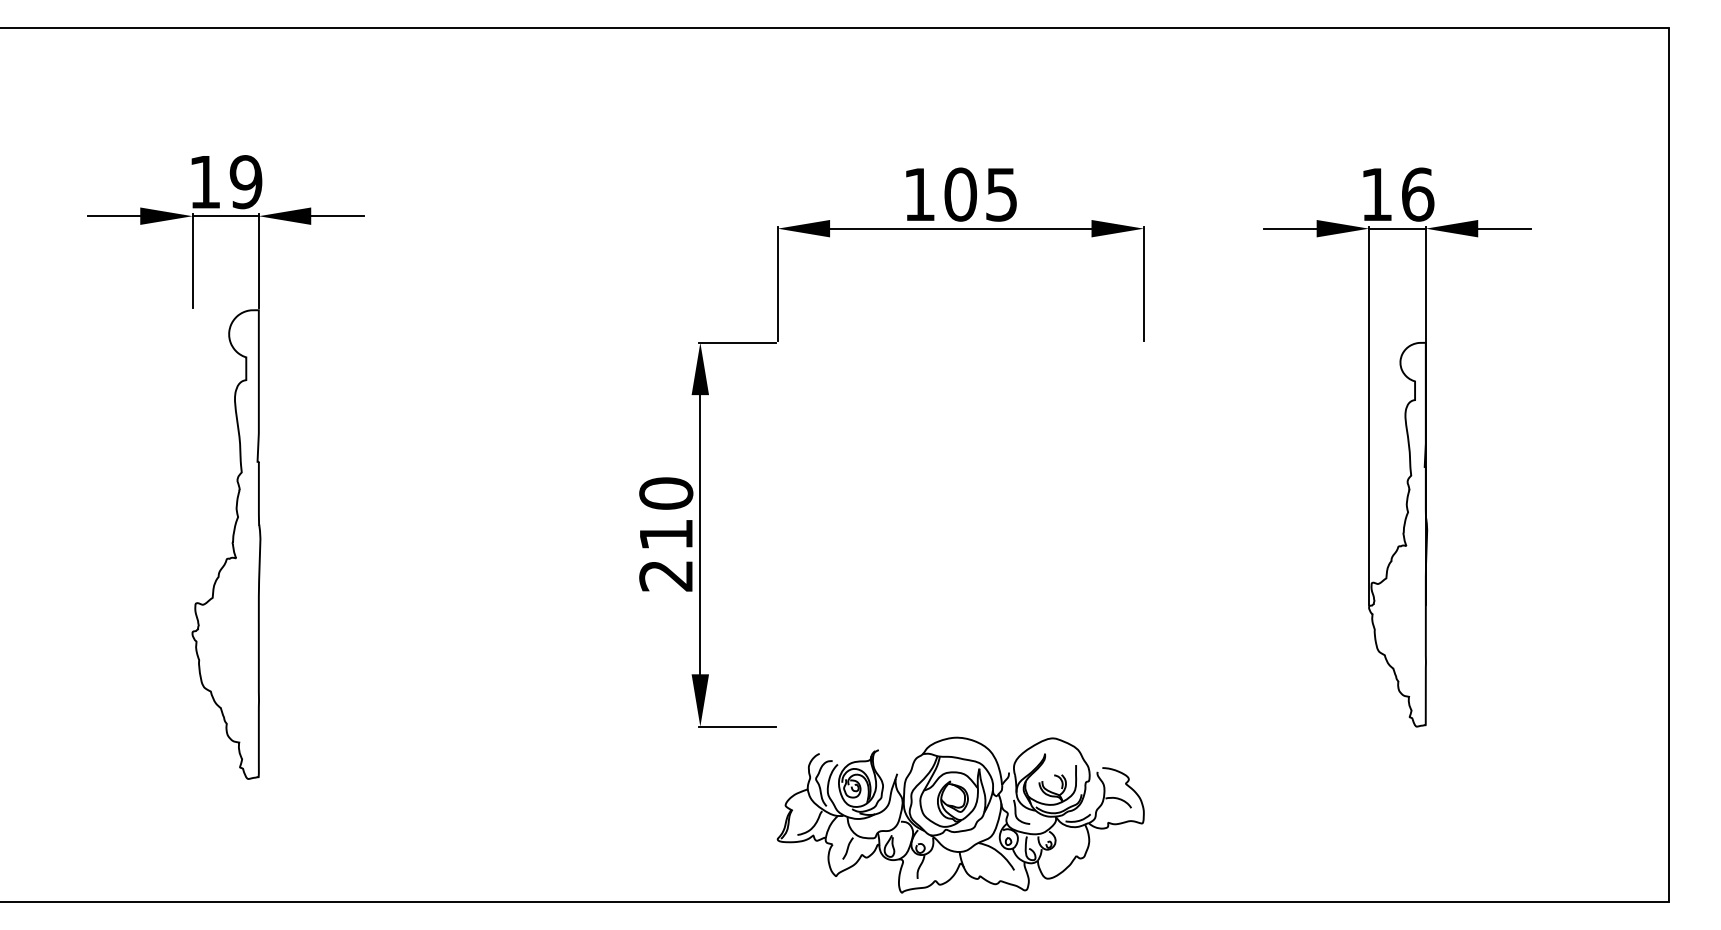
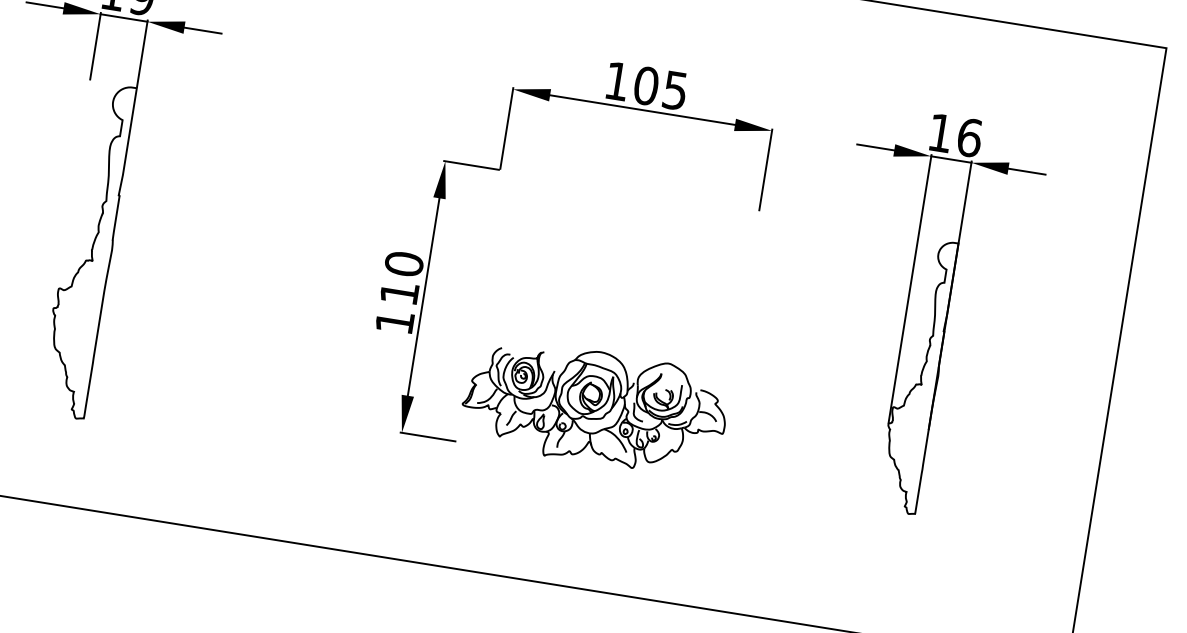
text: (665, 576) -> (394, 322), 210 -> 110
part: (960, 814) -> (594, 406), moved

